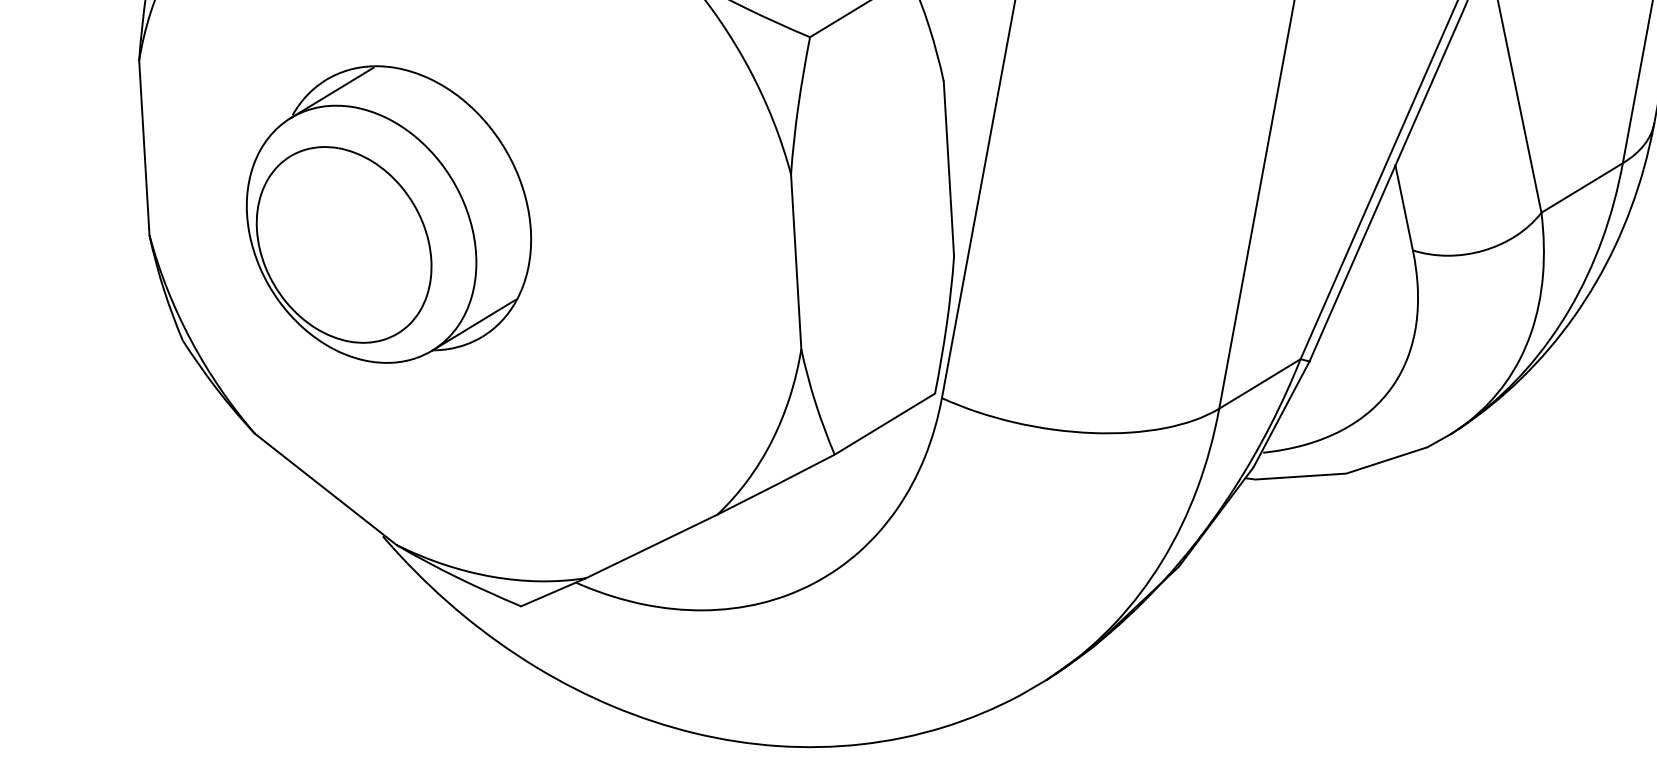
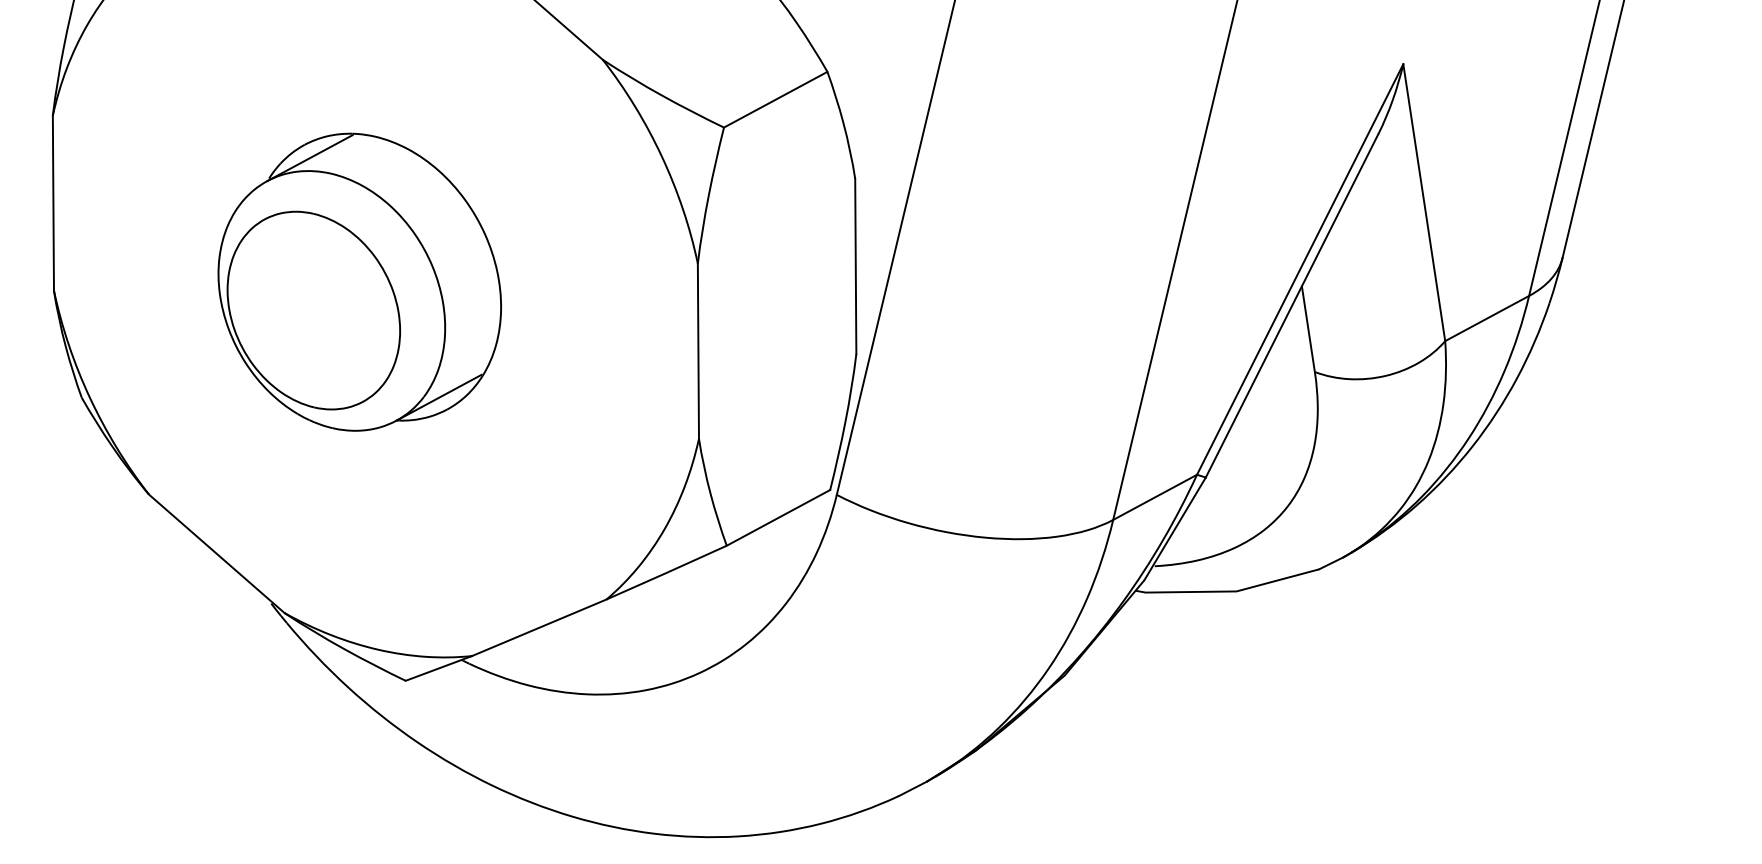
part: (388, 213) -> (359, 281), moved

